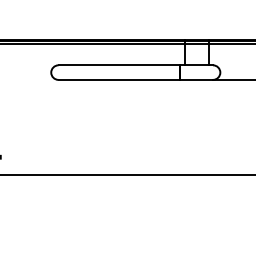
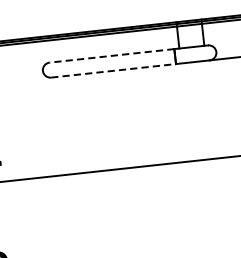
line: (119, 65) -> (112, 56), solid -> dashed
line: (119, 79) -> (113, 70), solid -> dashed

